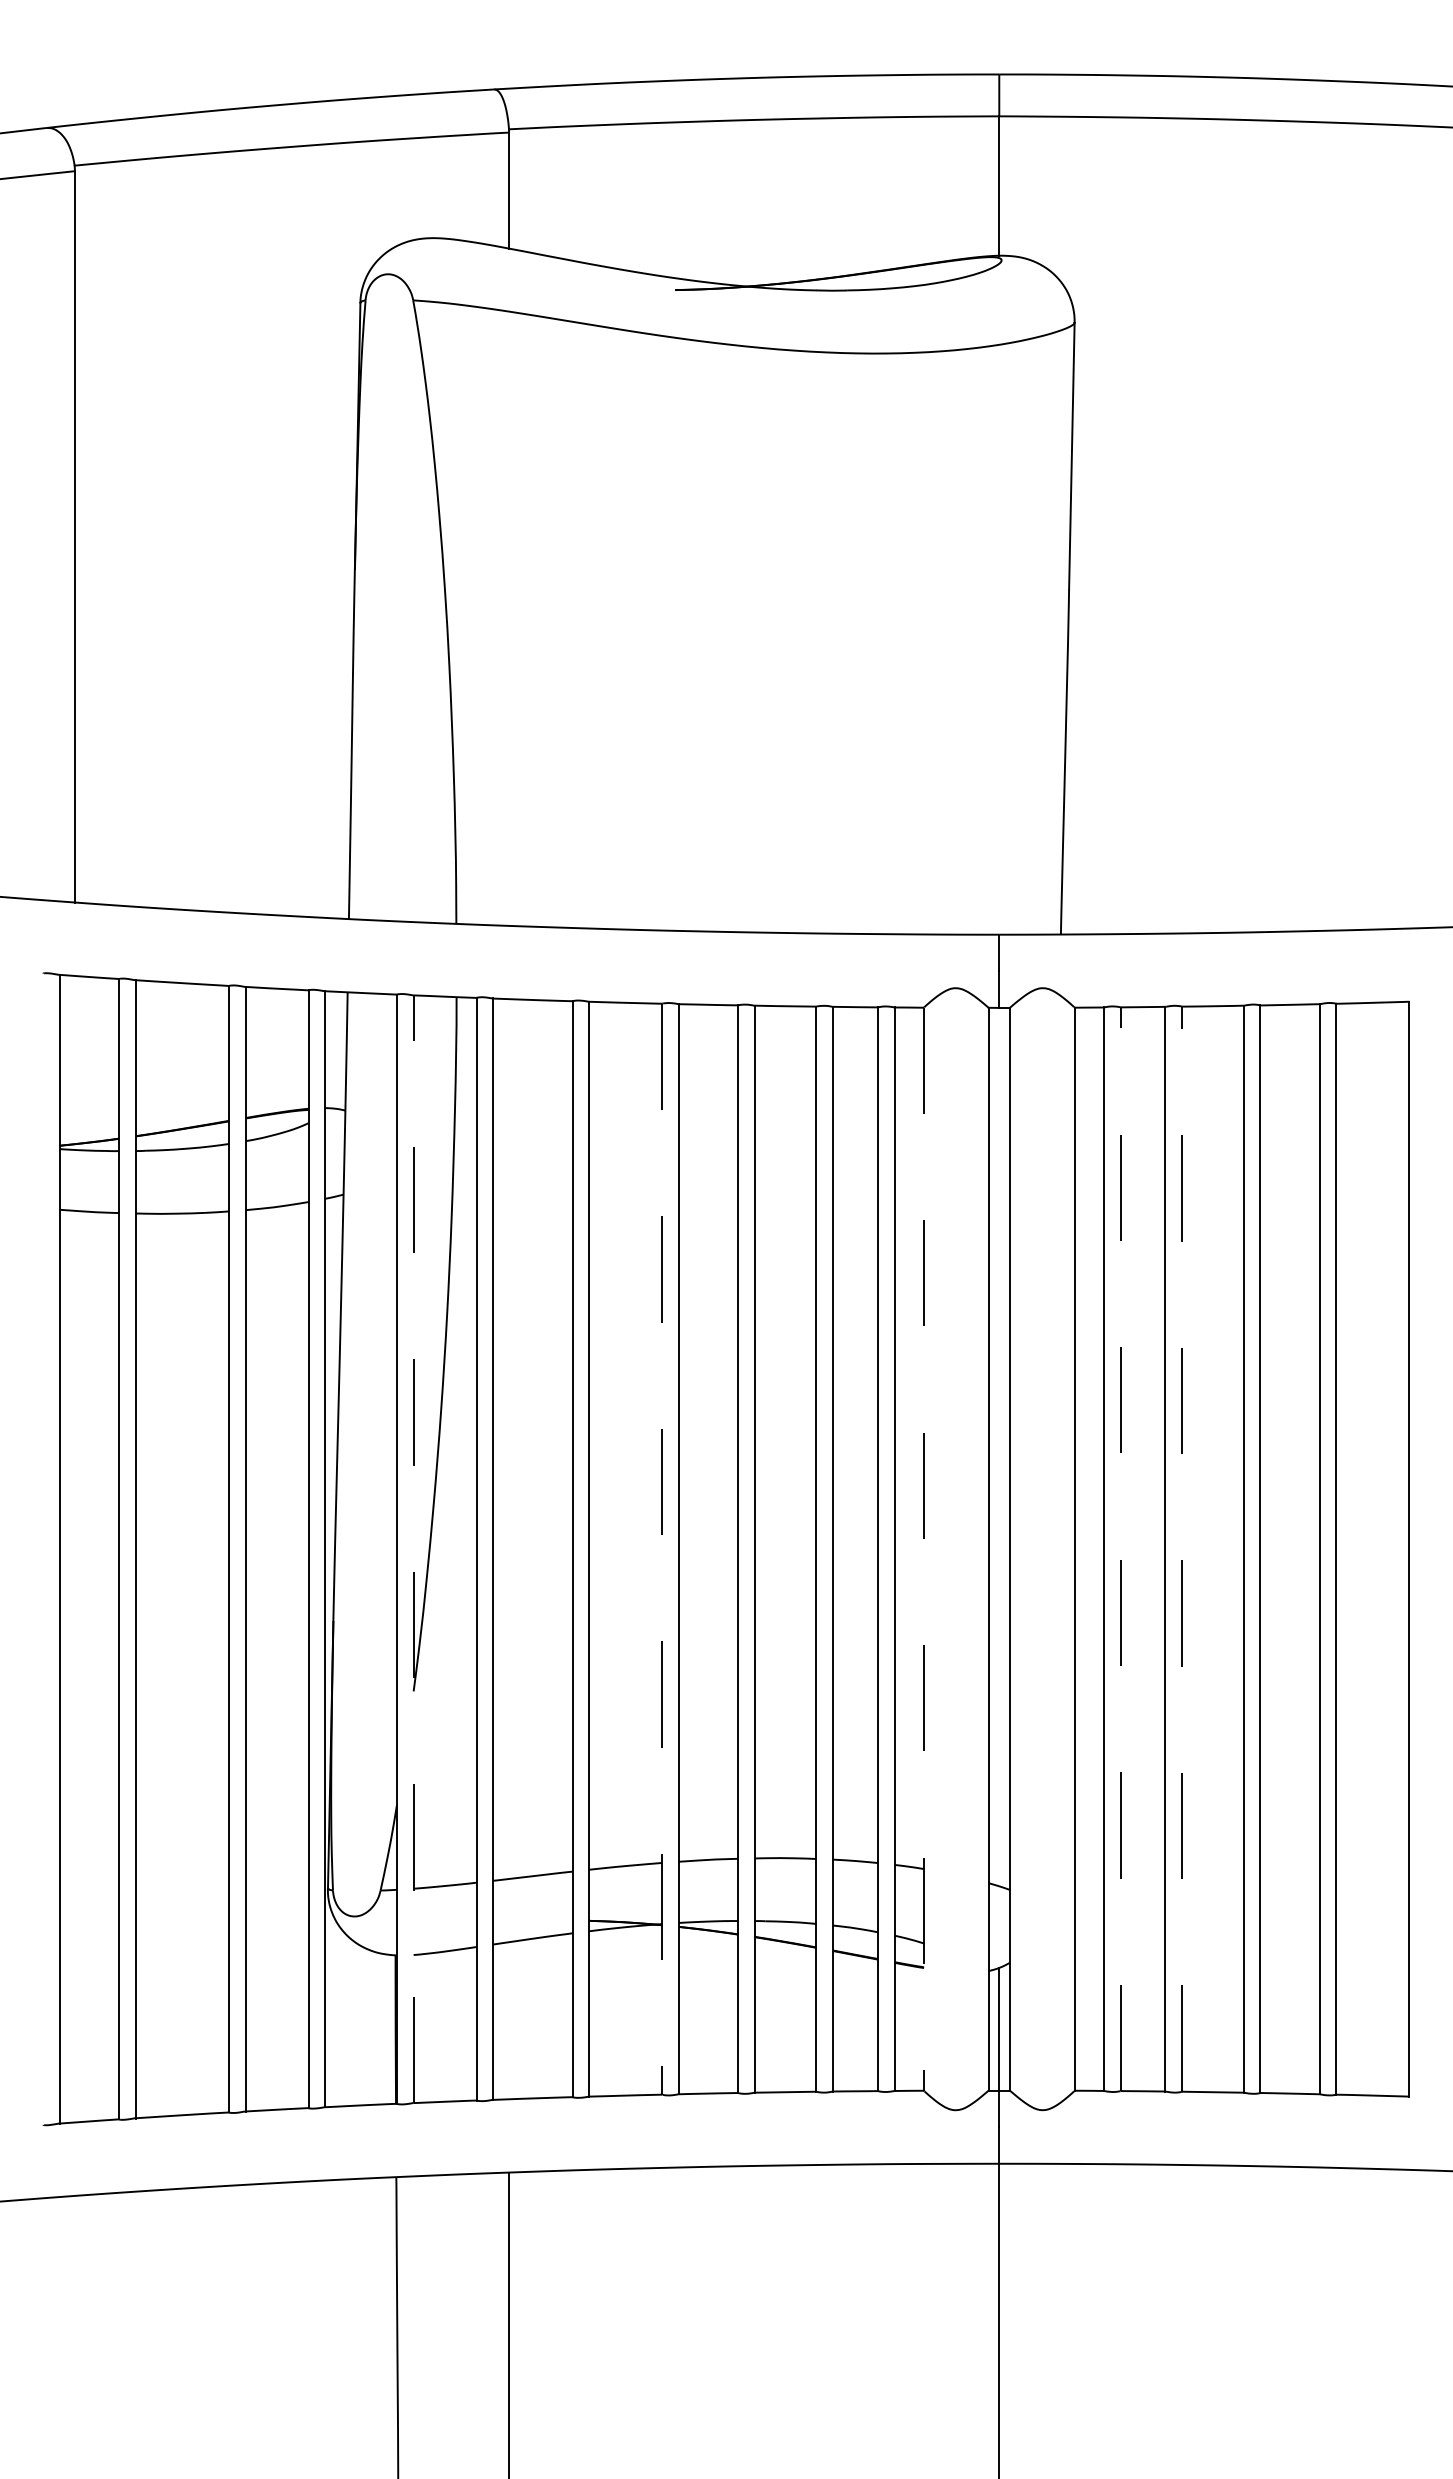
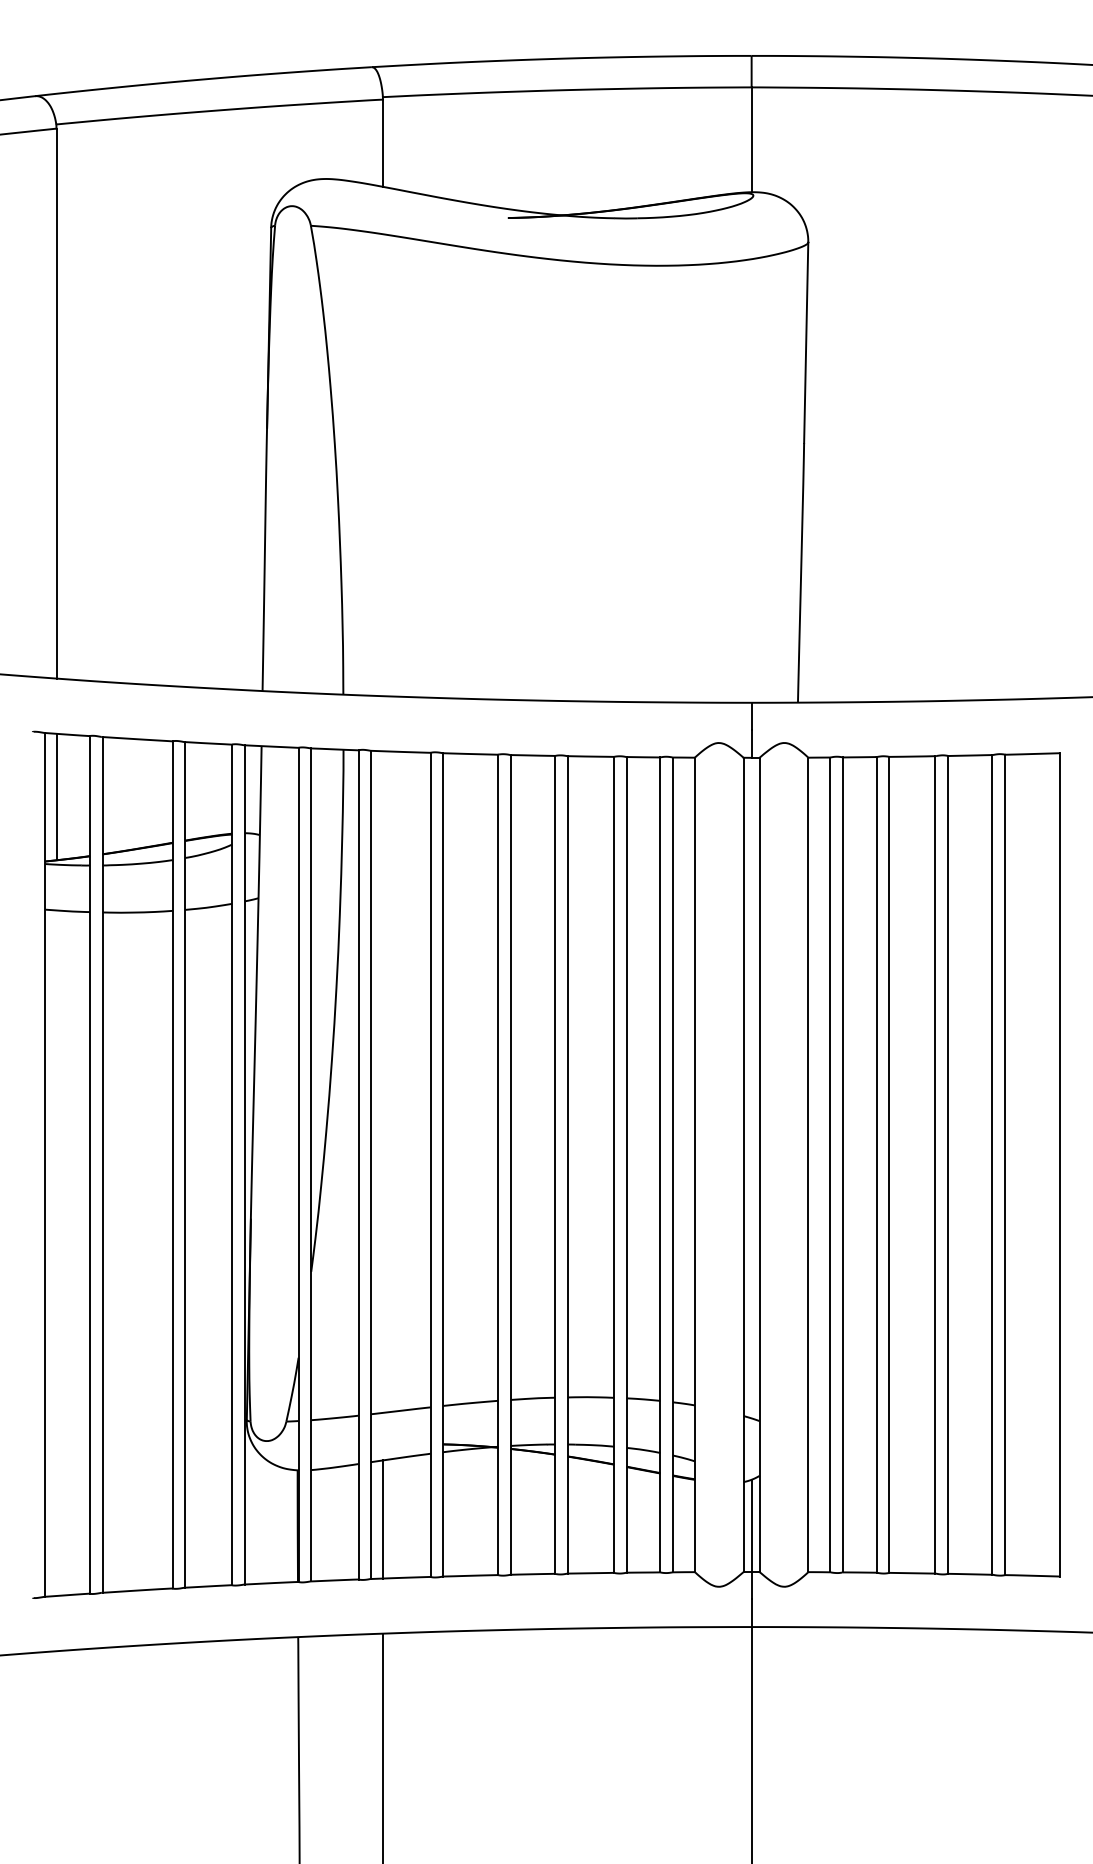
line: (74, 1059) -> (56, 796), added
line: (413, 1548) -> (311, 1164), dashed -> solid
line: (1120, 1548) -> (842, 1164), dashed -> solid
line: (1182, 1548) -> (889, 1164), dashed -> solid
line: (662, 1550) -> (498, 1165), dashed -> solid
line: (924, 1550) -> (695, 1165), dashed -> solid
line: (509, 2020) -> (383, 1519), added

